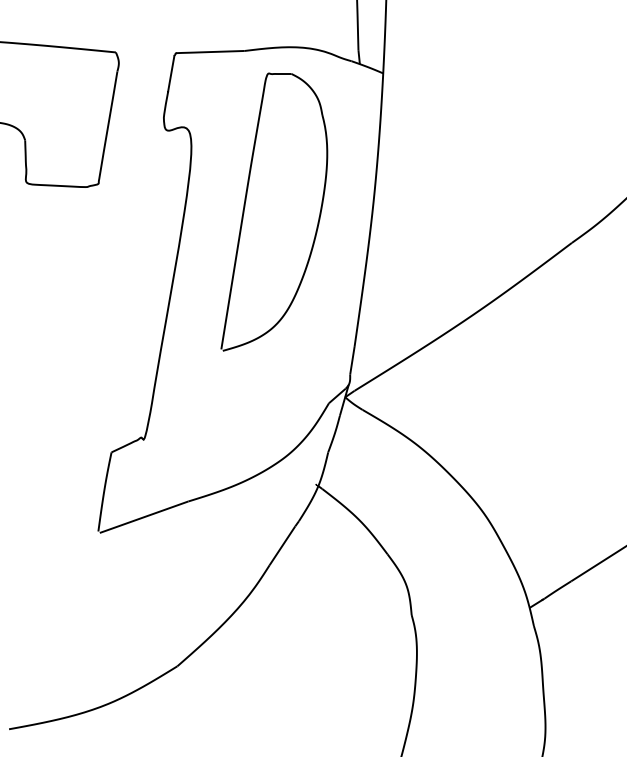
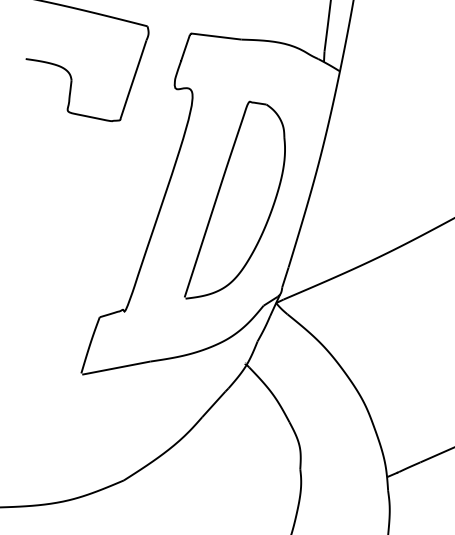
part: (274, 211) -> (238, 202), moved

